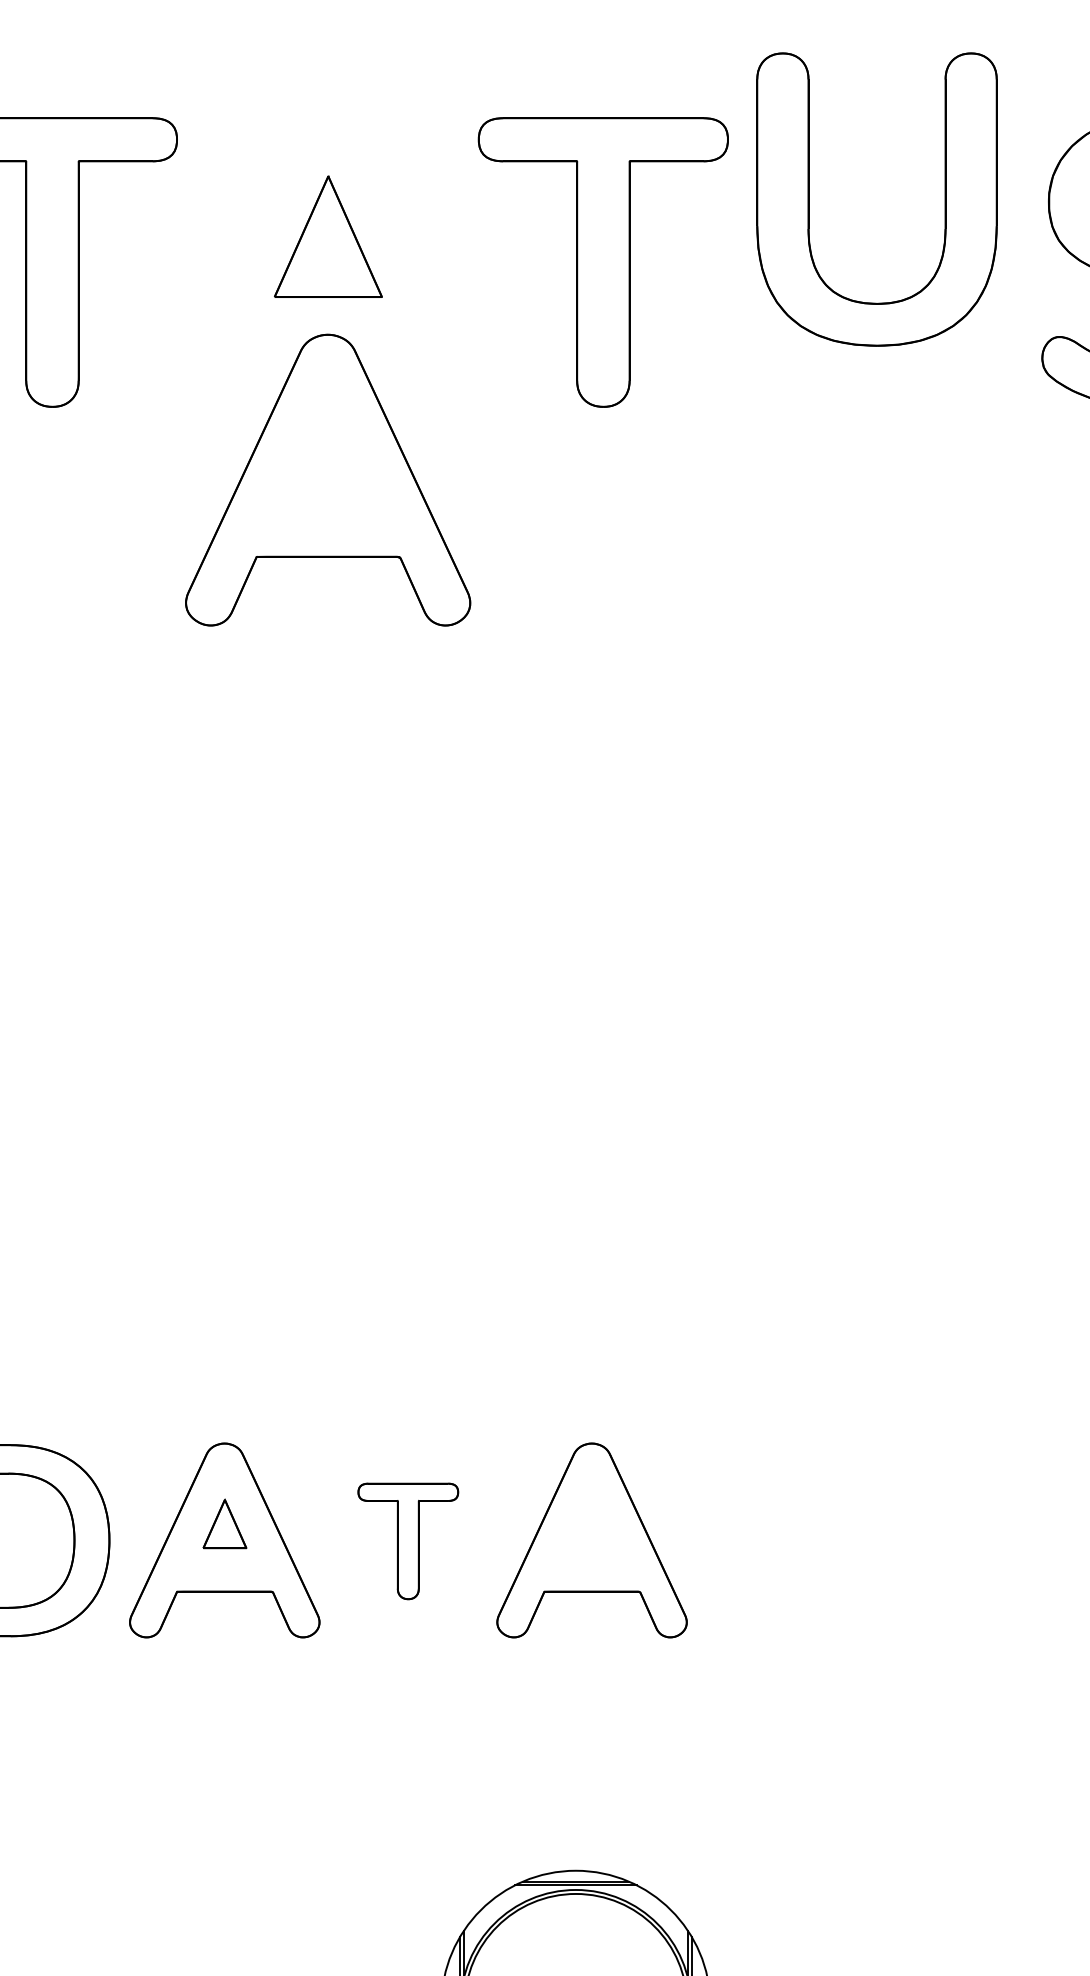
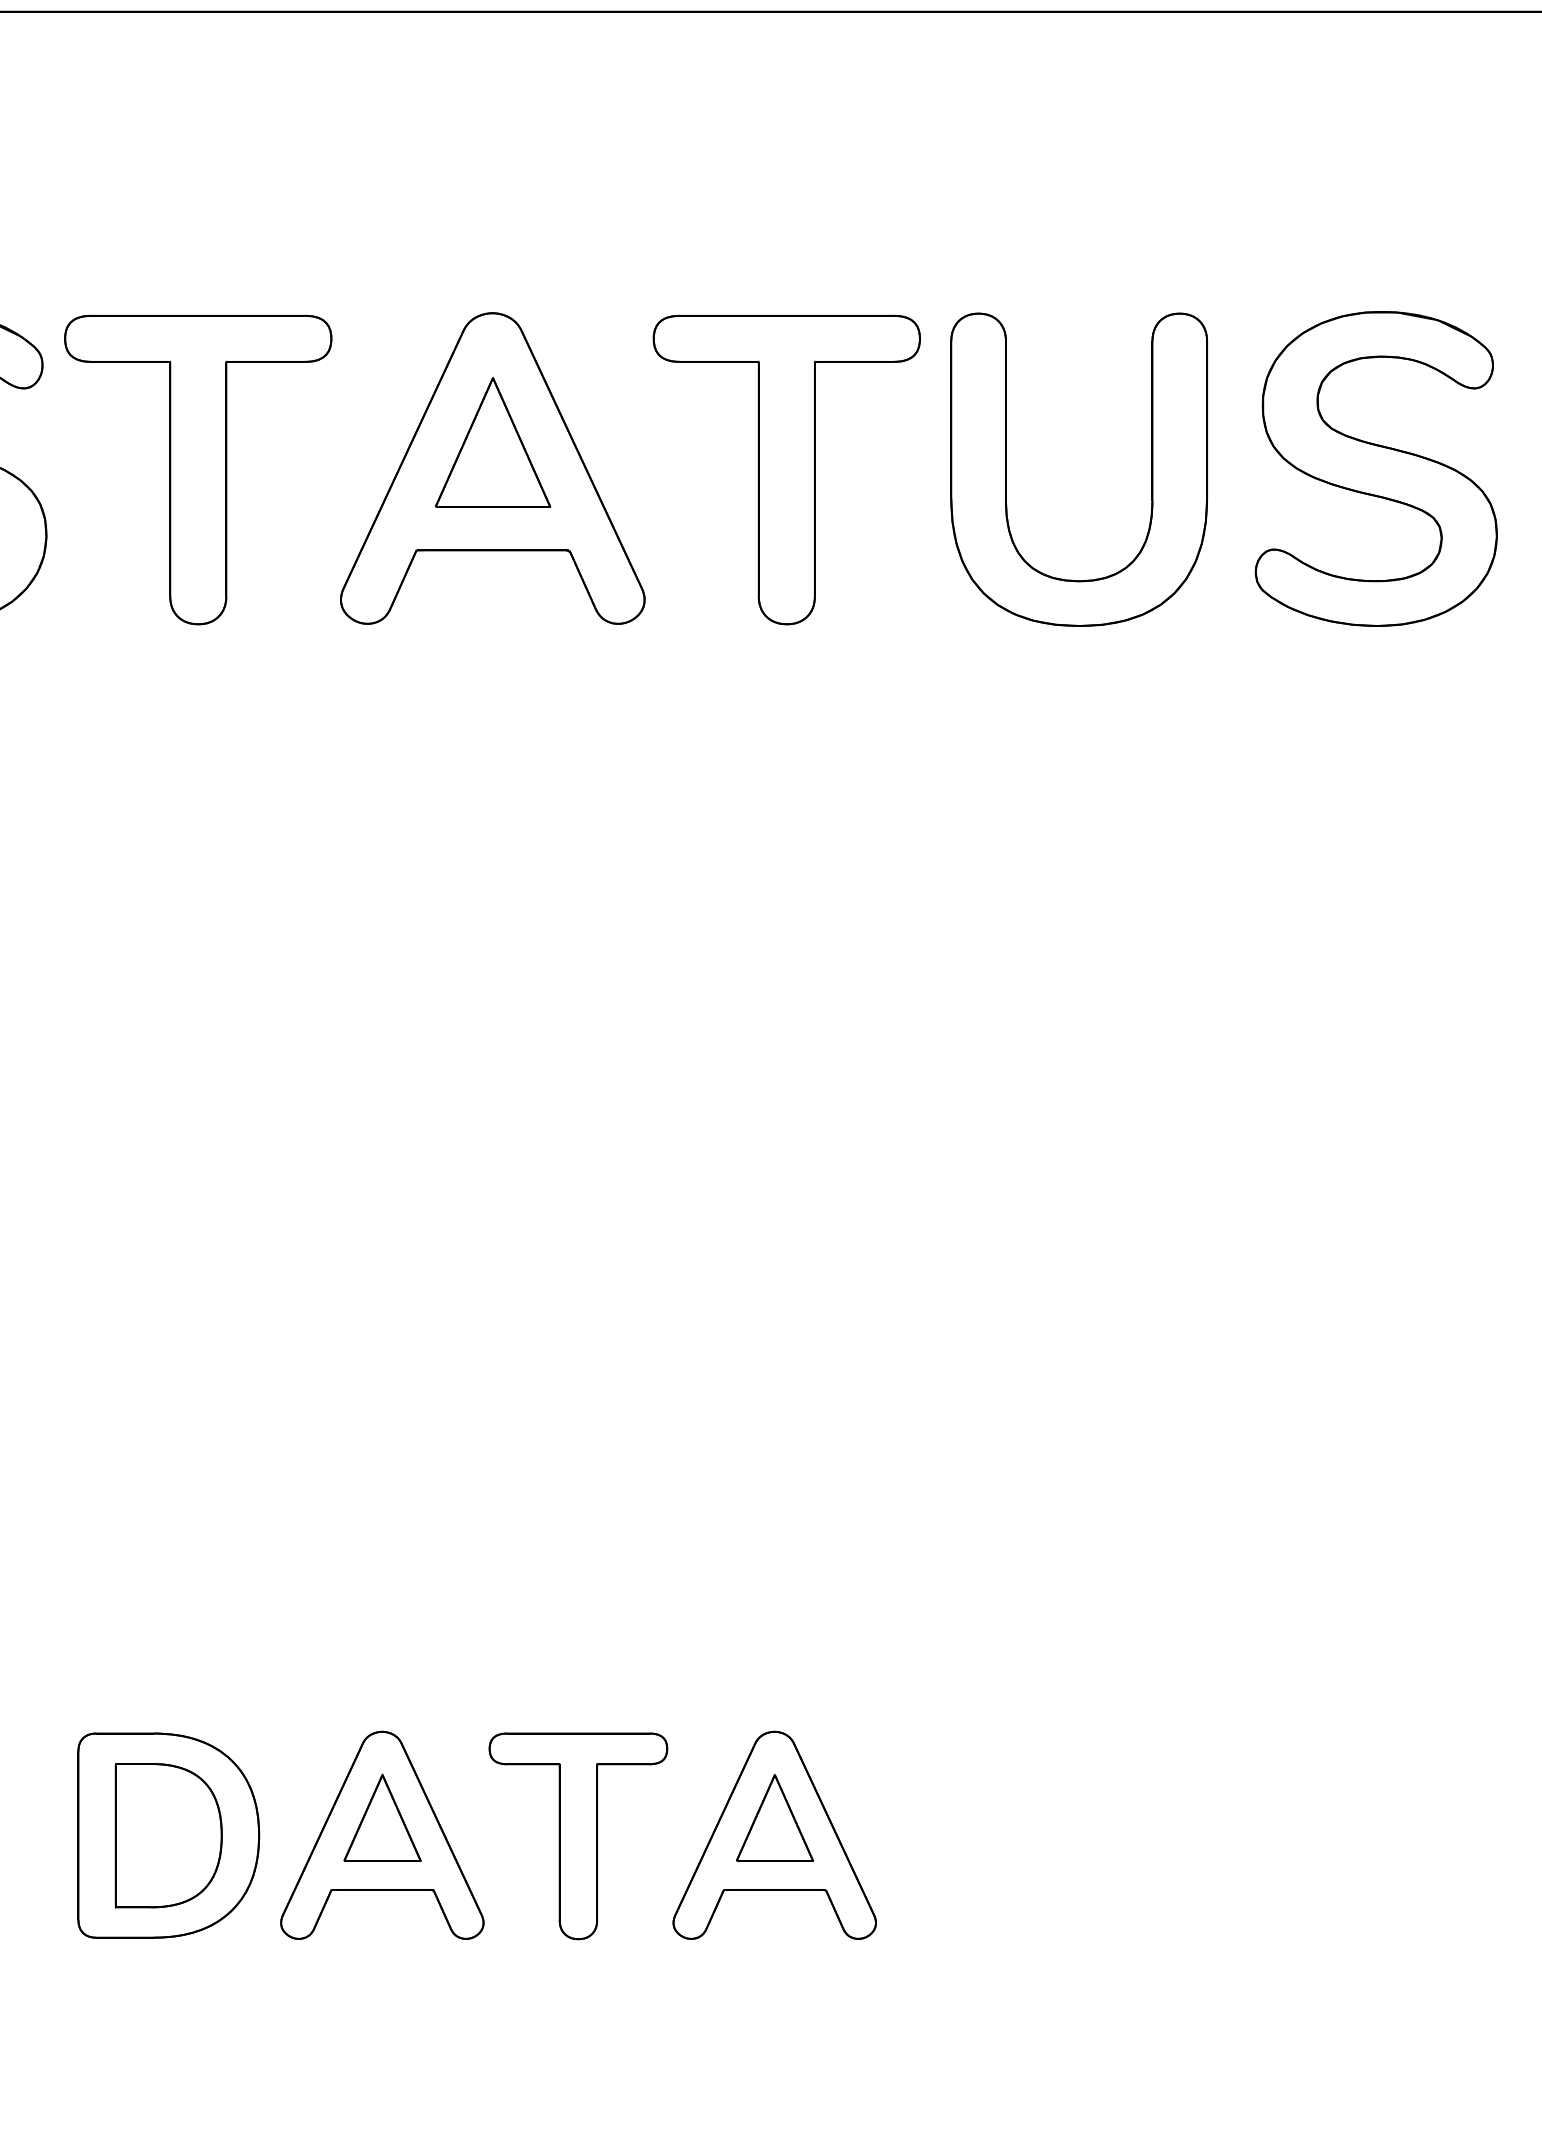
part: (944, 199) -> (1151, 469), moved
part: (327, 480) -> (492, 468), moved
part: (224, 1523) -> (382, 1817), size x1.67
part: (591, 1523) -> (774, 1817), added
part: (408, 1541) -> (578, 1836), size x1.67

